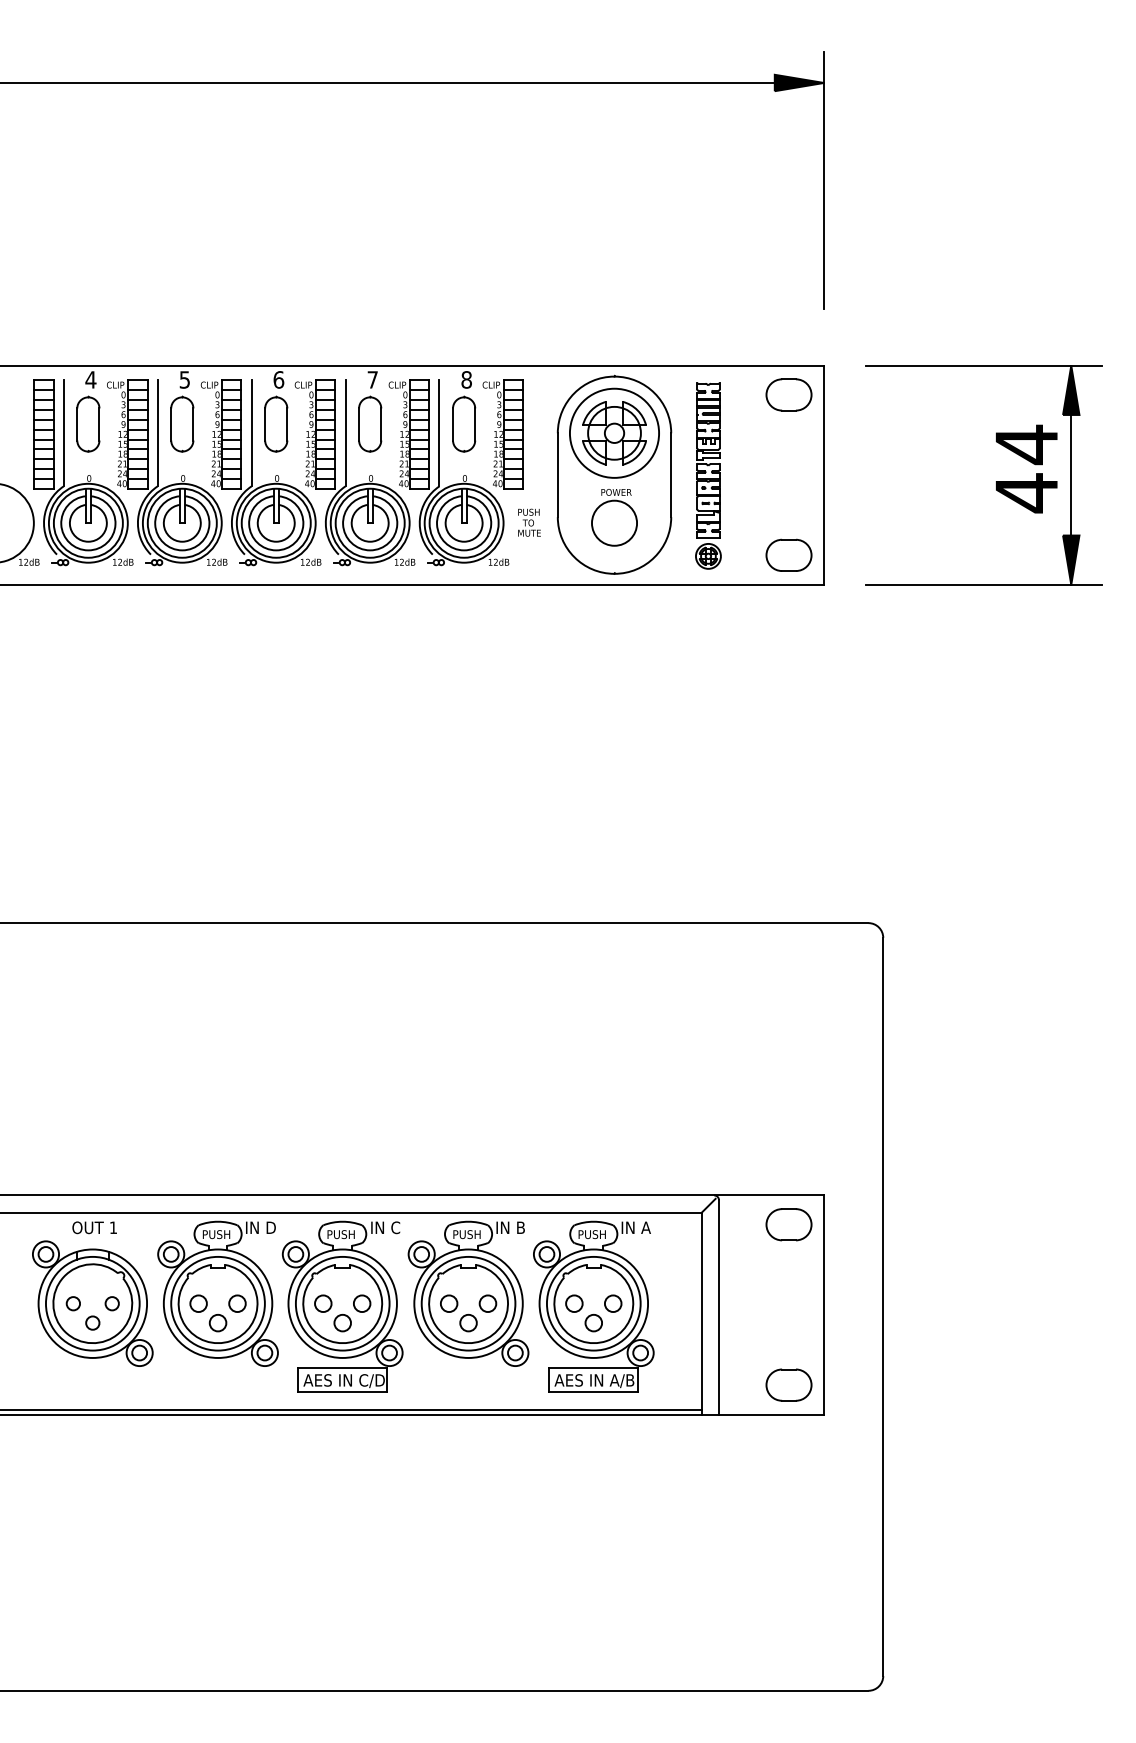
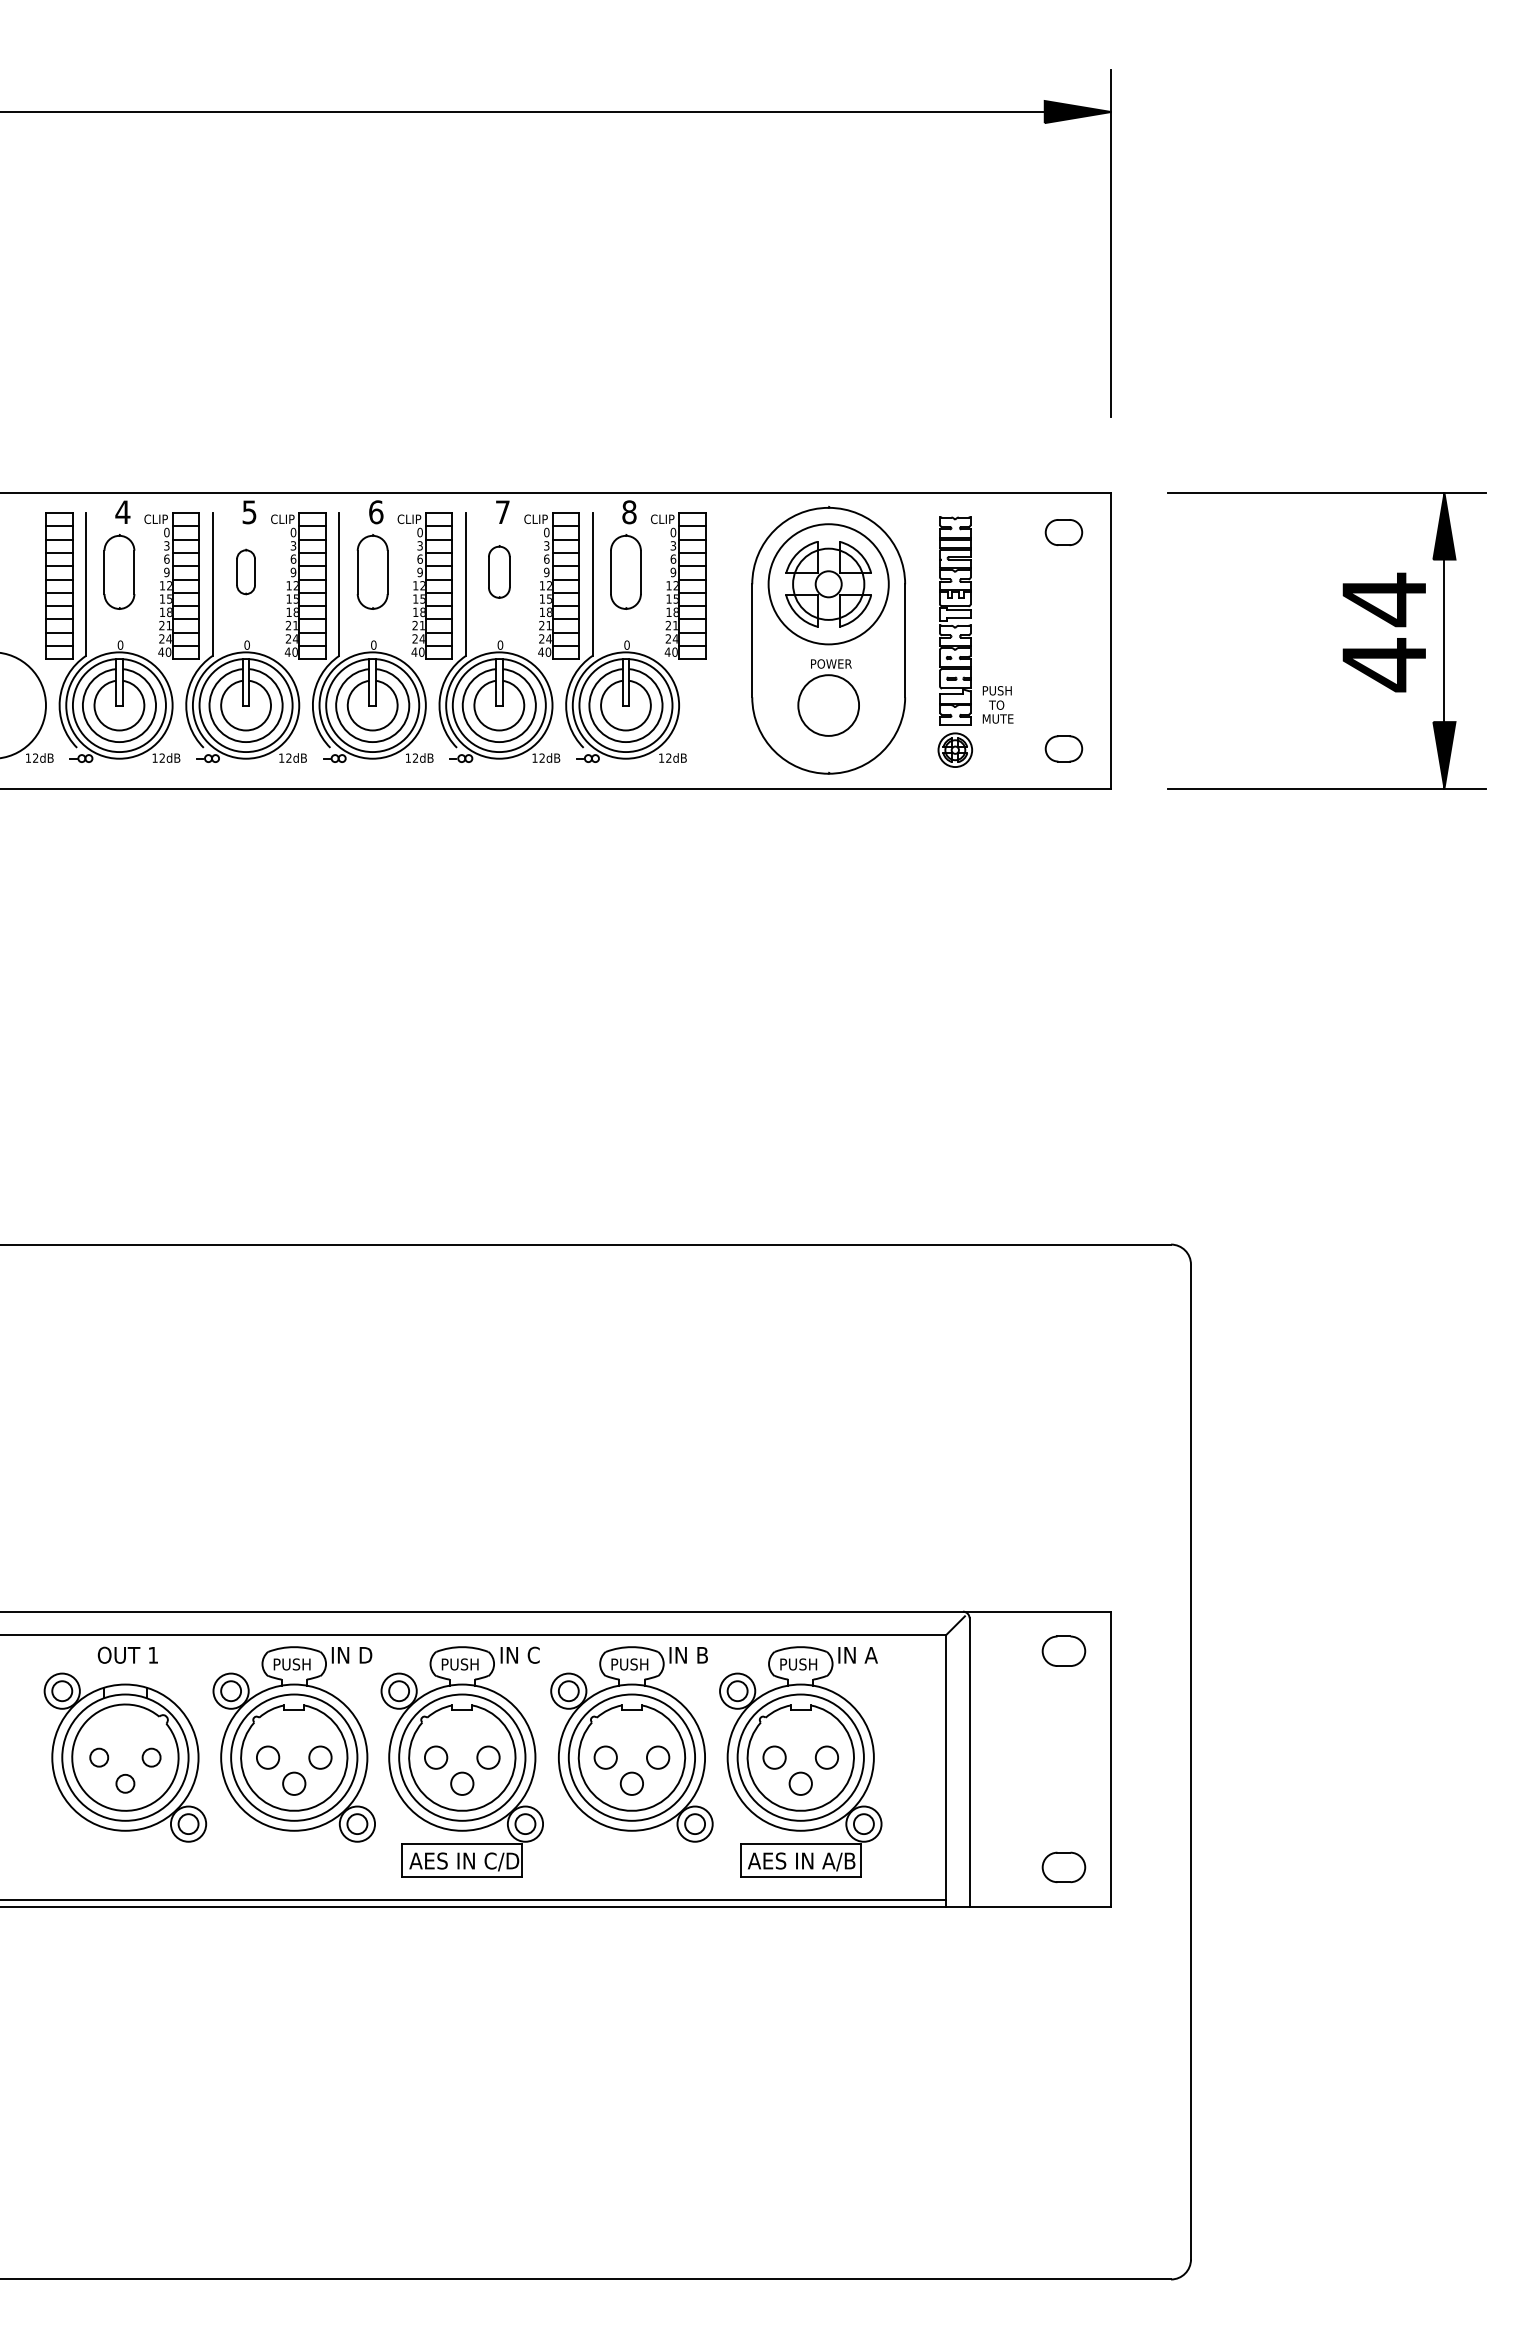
part: (788, 394) -> (1063, 532), size x0.6
part: (181, 423) -> (245, 571), size x0.6
part: (370, 423) -> (499, 571), size x0.7
text: (529, 522) -> (997, 704), moved
part: (788, 555) -> (1063, 748), size x0.6
part: (788, 1224) -> (1063, 1651), size x0.7
part: (788, 1385) -> (1063, 1867), size x0.7

